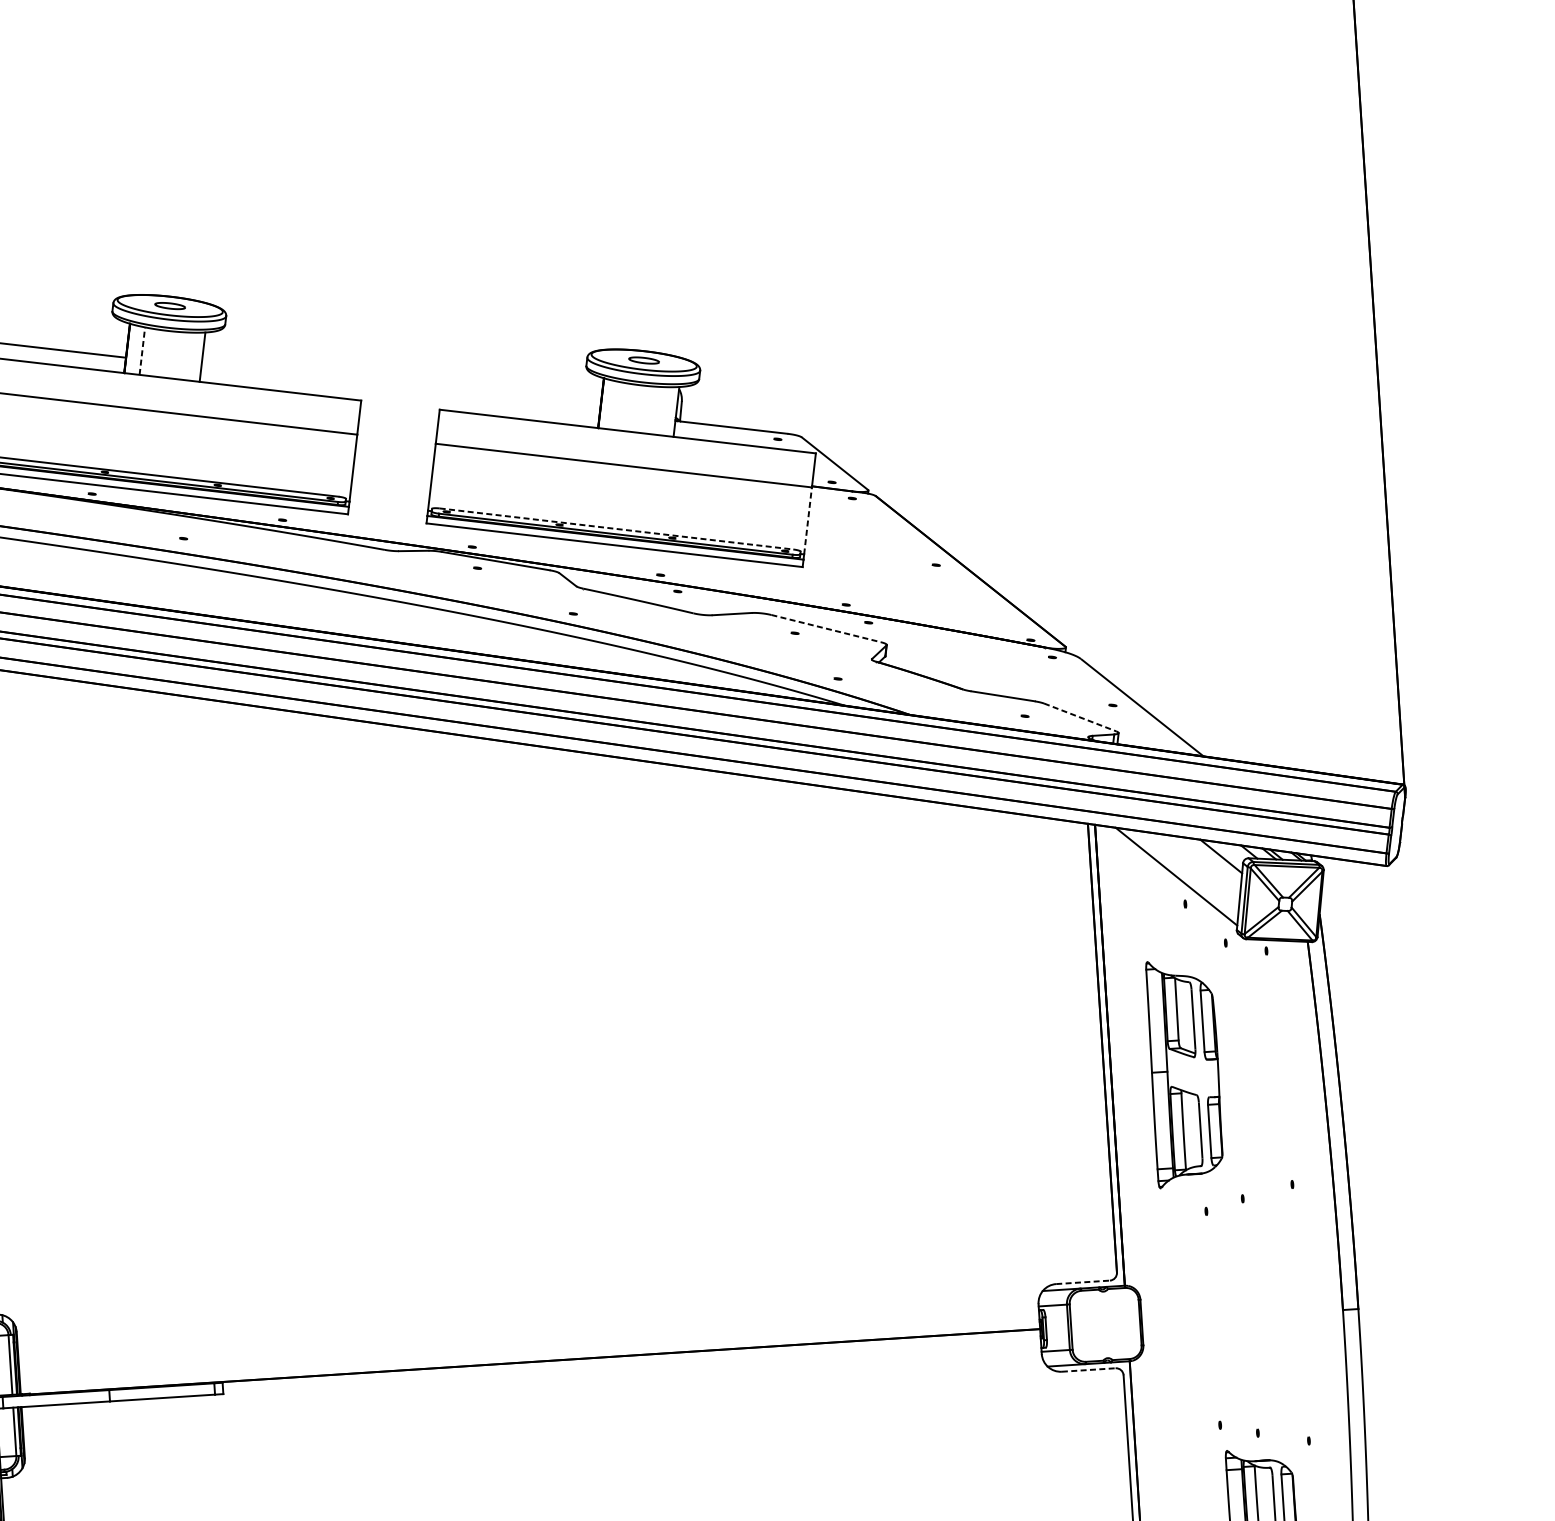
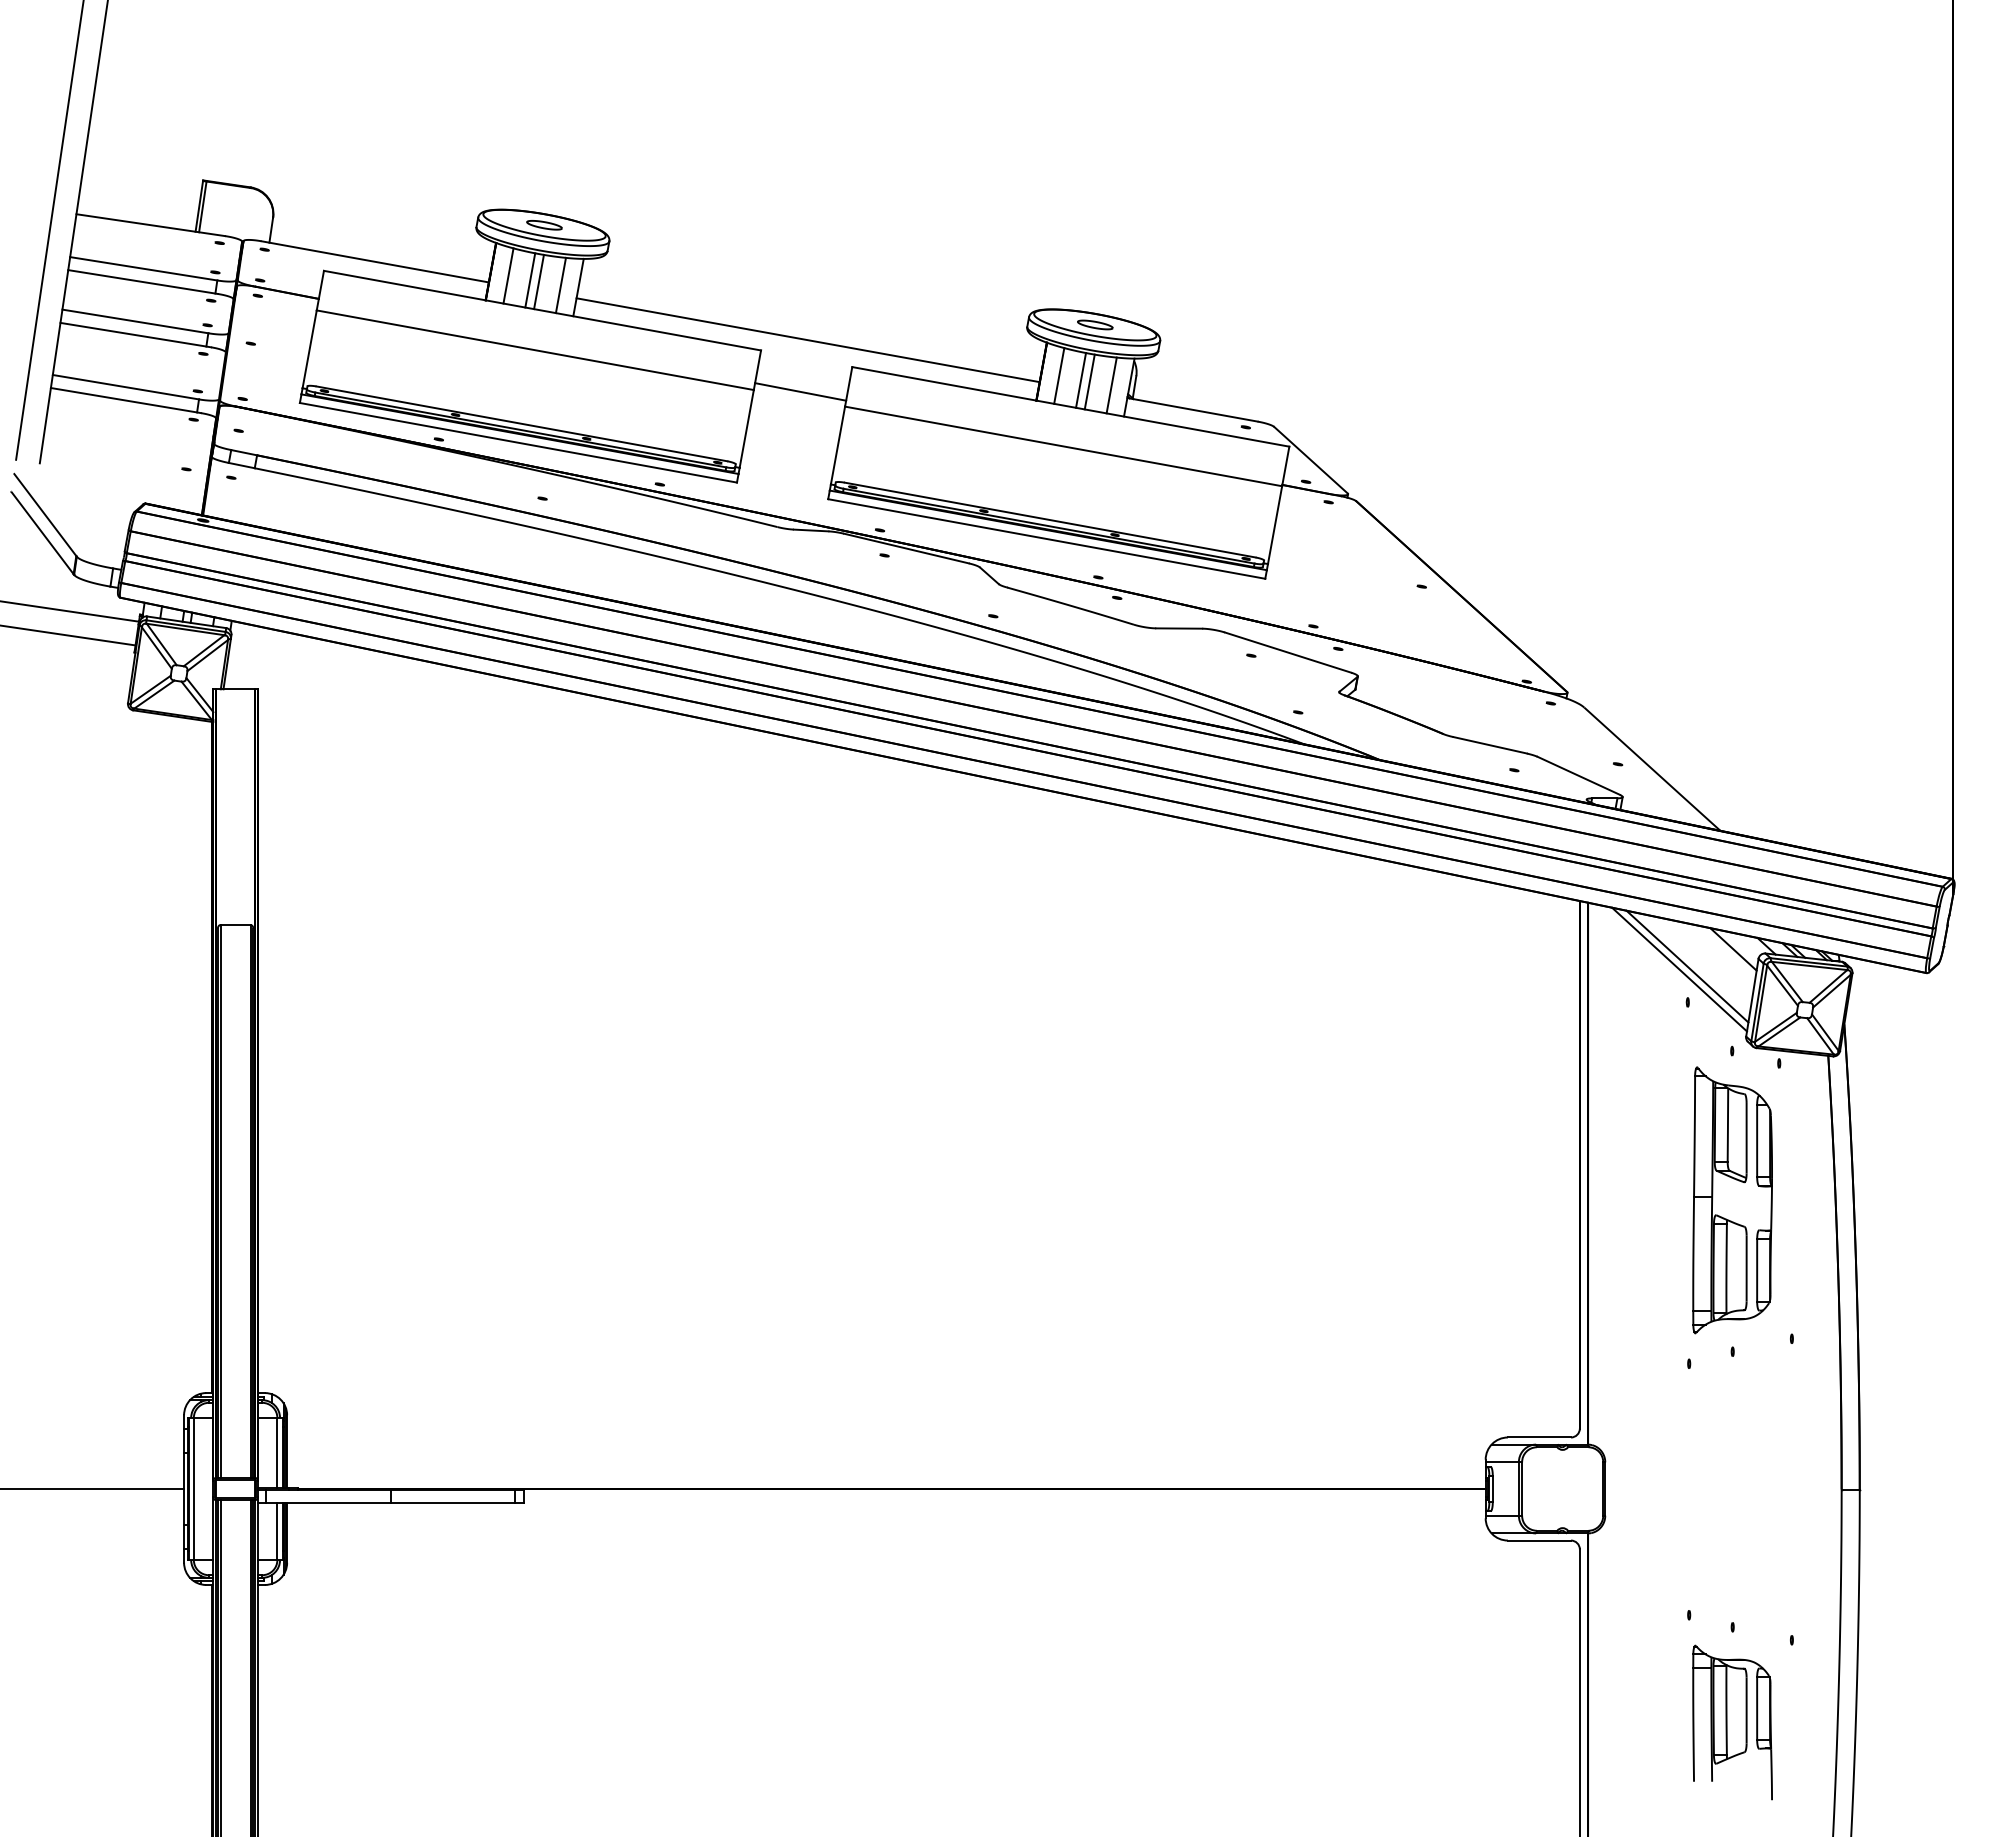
line: (142, 350) -> (508, 275), dashed -> solid
line: (161, 353) -> (530, 280), added
line: (168, 354) -> (538, 281), added
line: (187, 356) -> (560, 285), added
line: (400, 389) -> (807, 340), added
line: (616, 405) -> (1059, 375), added
line: (635, 408) -> (1081, 380), added
line: (642, 408) -> (1089, 381), added
line: (661, 411) -> (1111, 385), added
line: (397, 433) -> (800, 391), added
line: (808, 521) -> (1275, 525), dashed -> solid
line: (616, 529) -> (1050, 520), dashed -> solid
line: (826, 628) -> (1288, 652), dashed -> solid
line: (1080, 717) -> (1579, 776), dashed -> solid
line: (1183, 873) -> (1687, 966), added
part: (1184, 1073) -> (1732, 1200), moved
line: (1083, 1282) -> (1539, 1437), dashed -> solid
line: (1088, 1369) -> (1539, 1540), dashed -> solid

